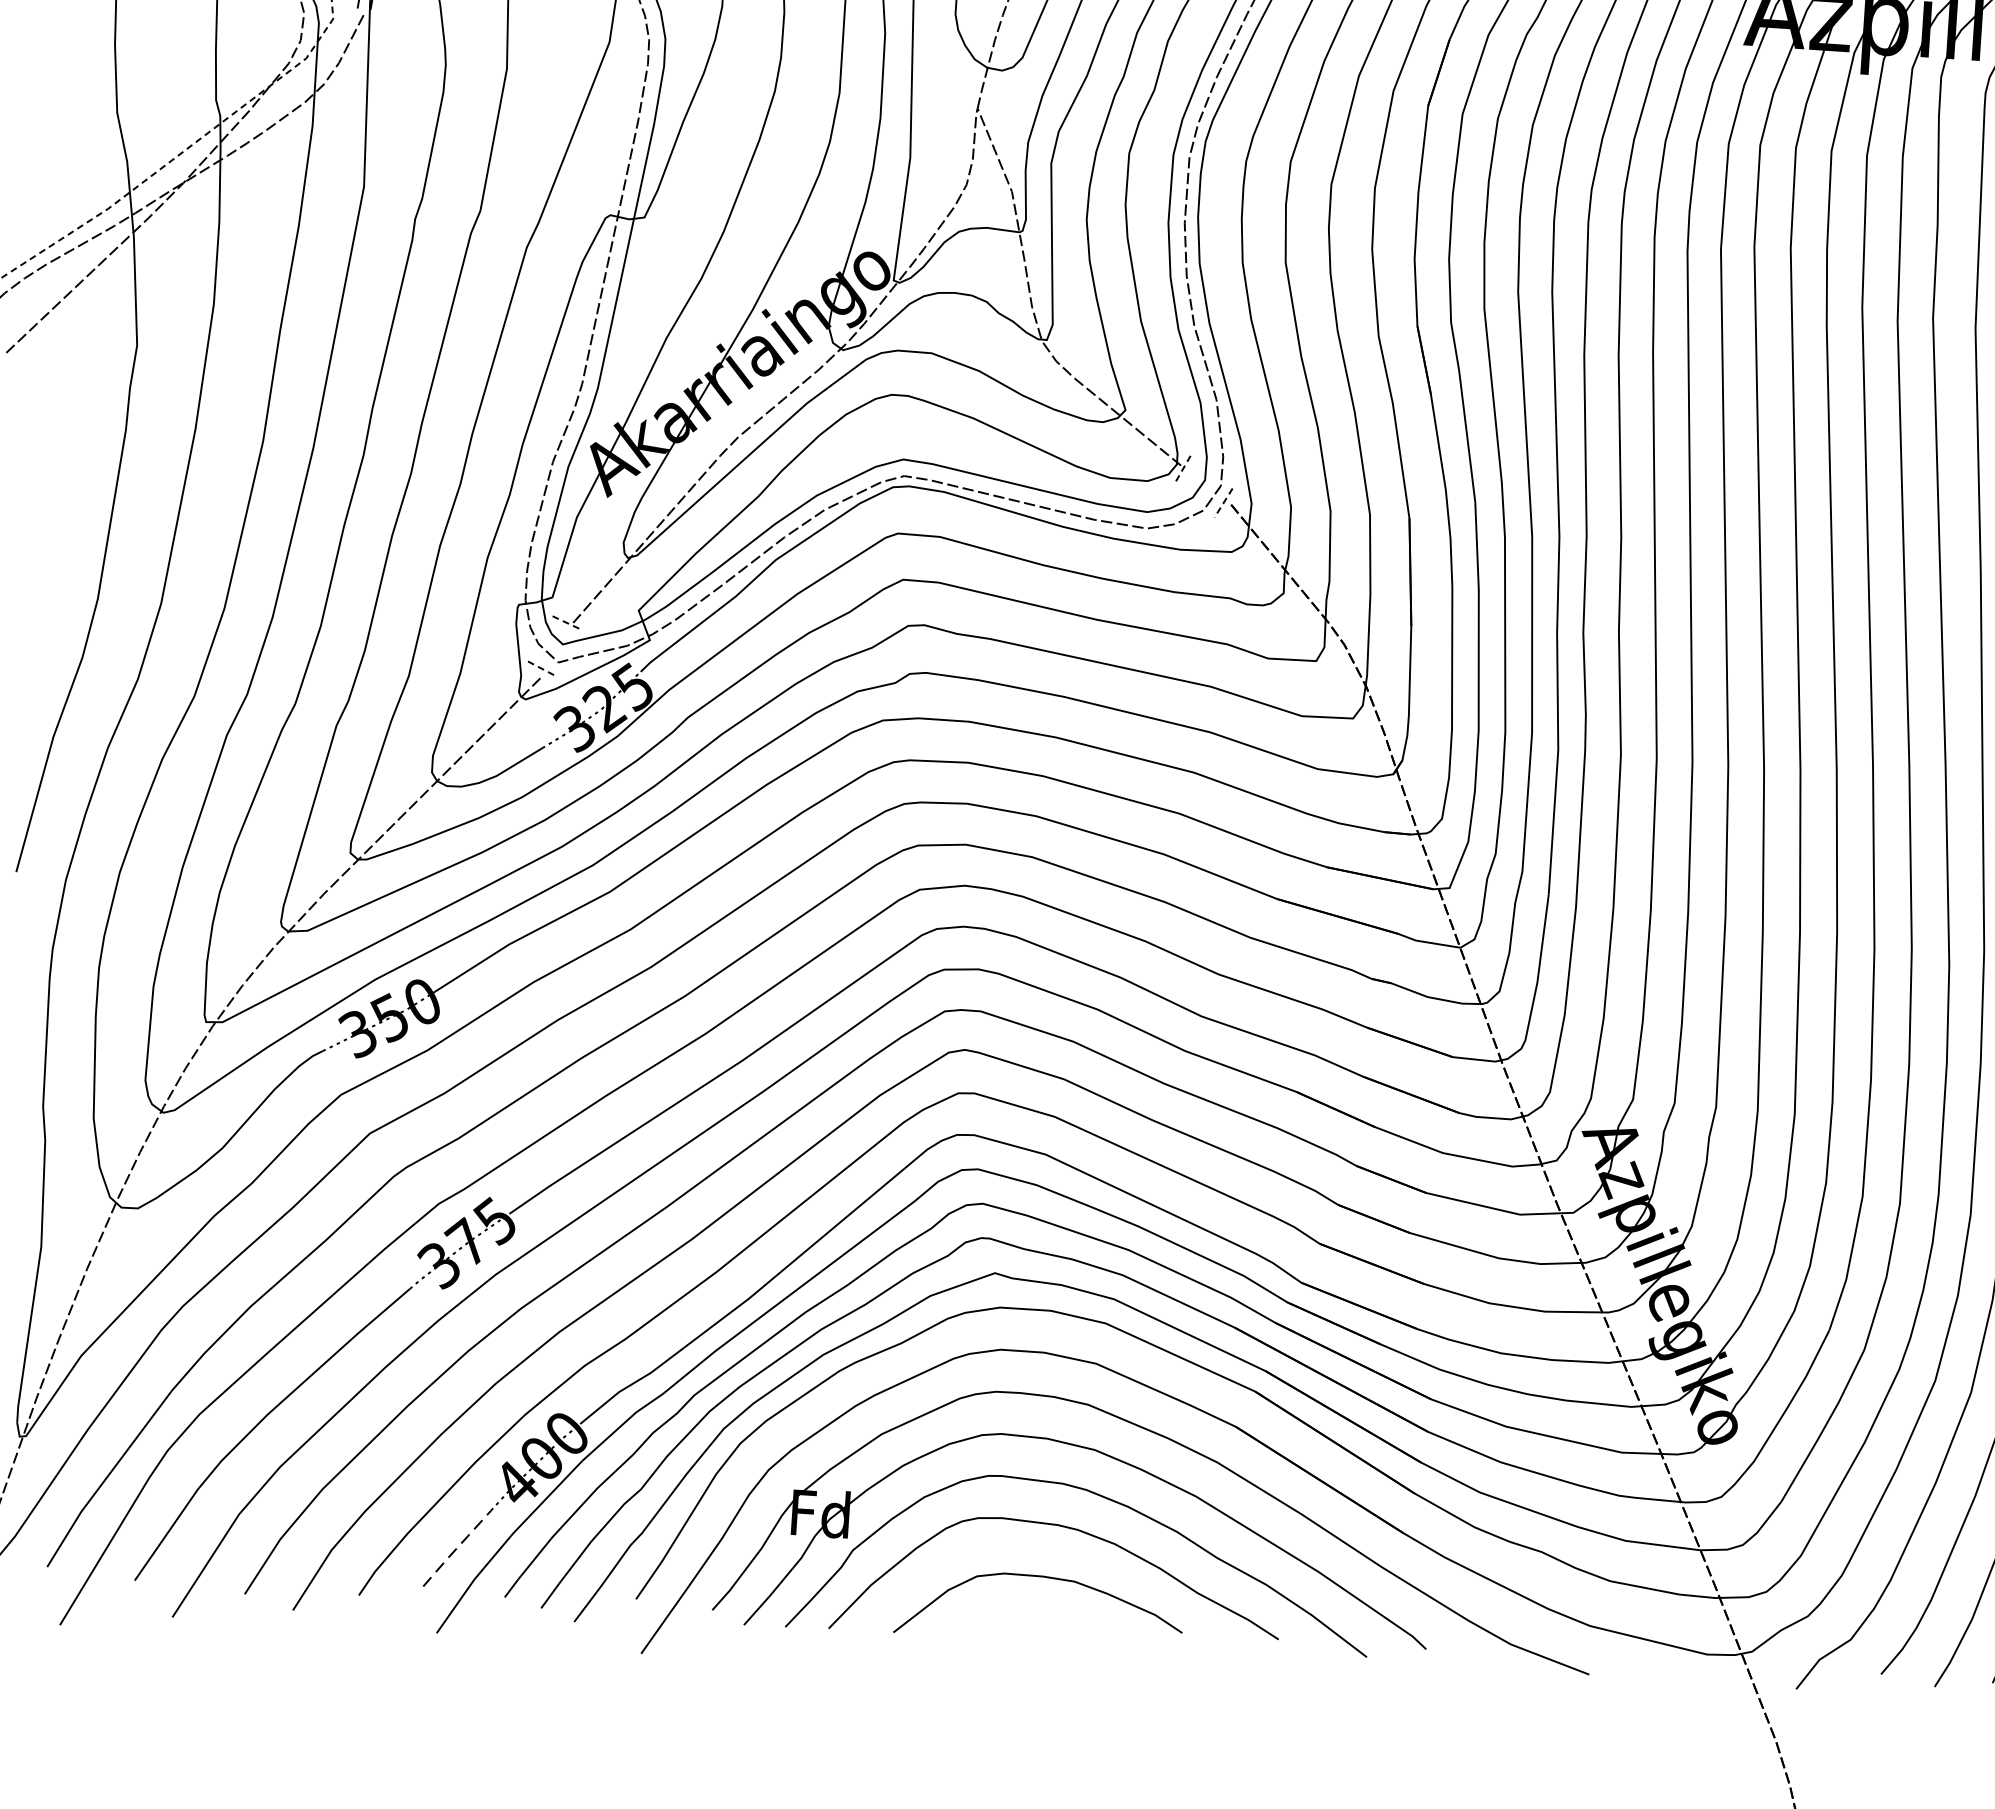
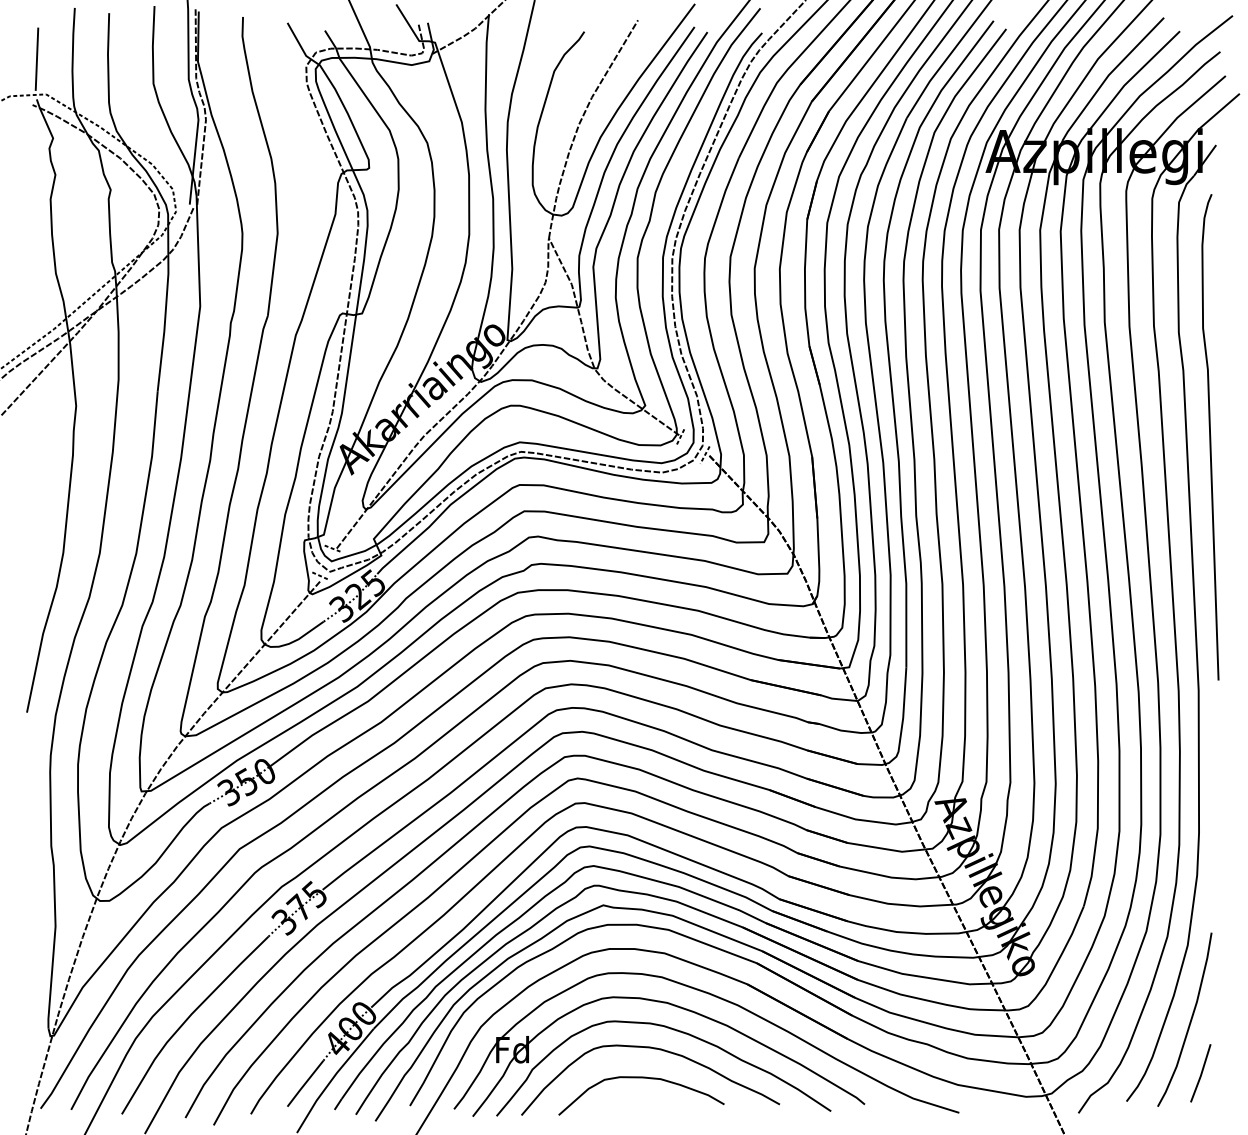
line: (457, 1548) -> (305, 1083), dashed -> solid

